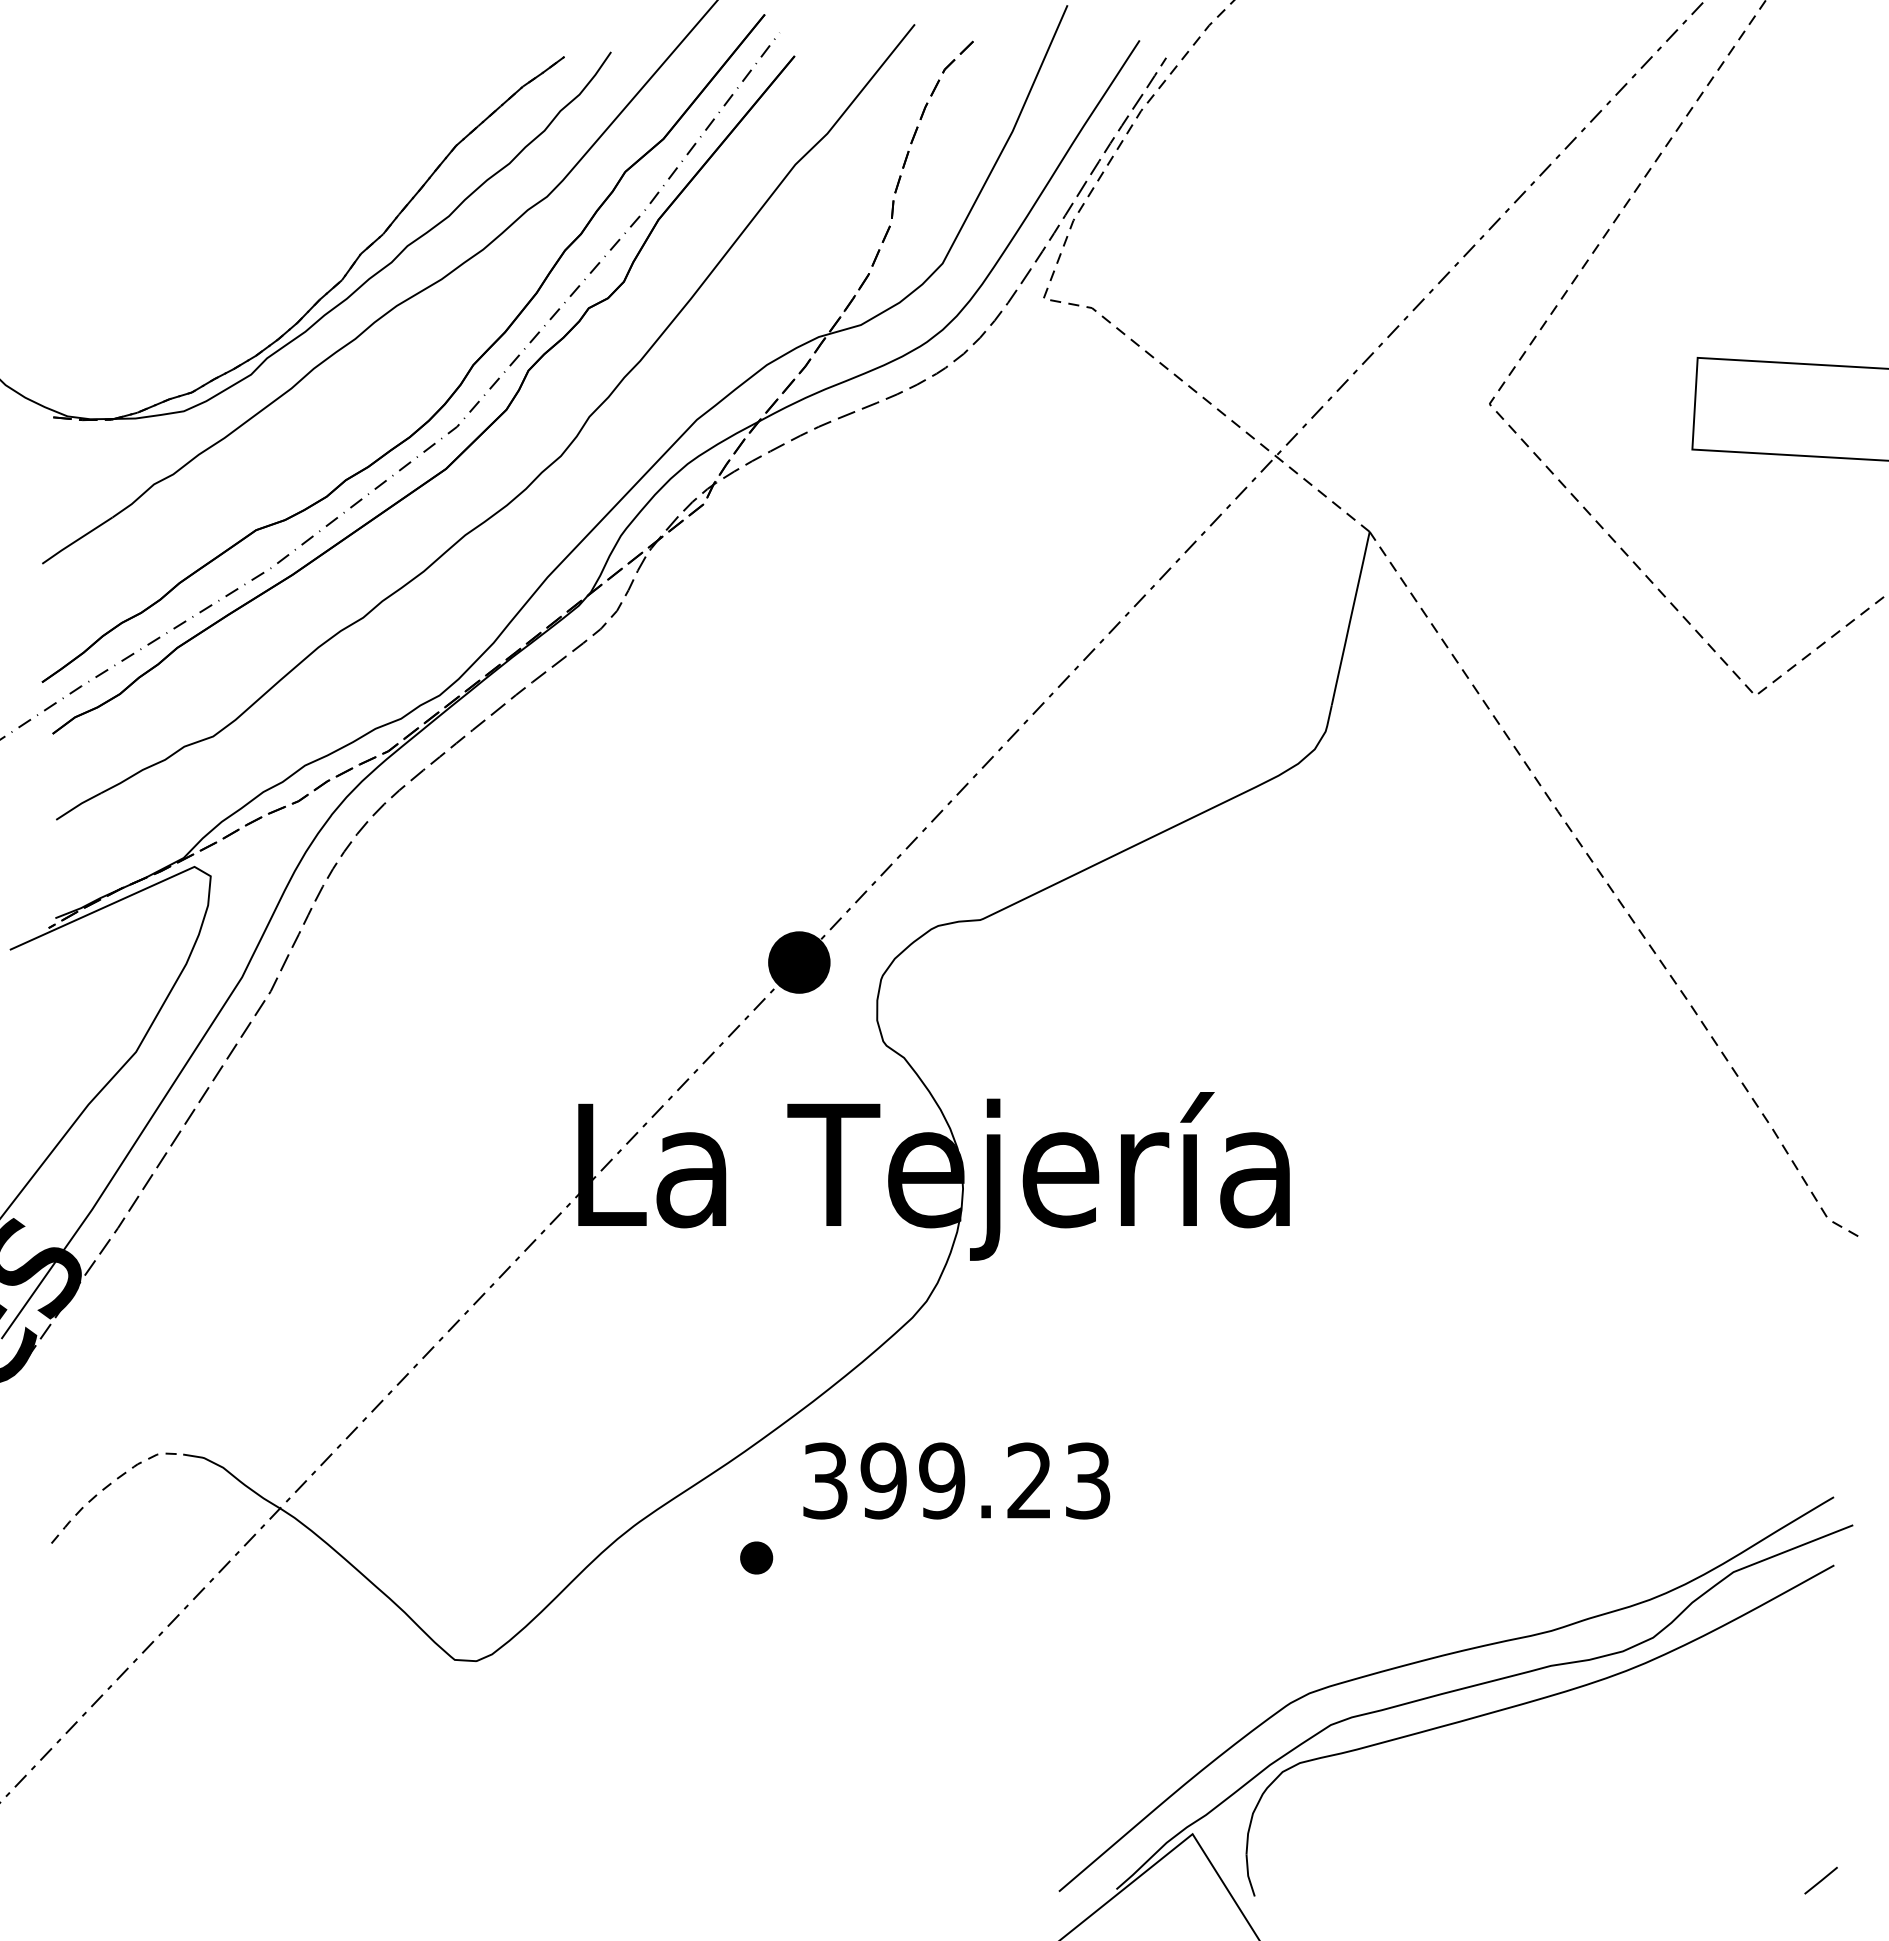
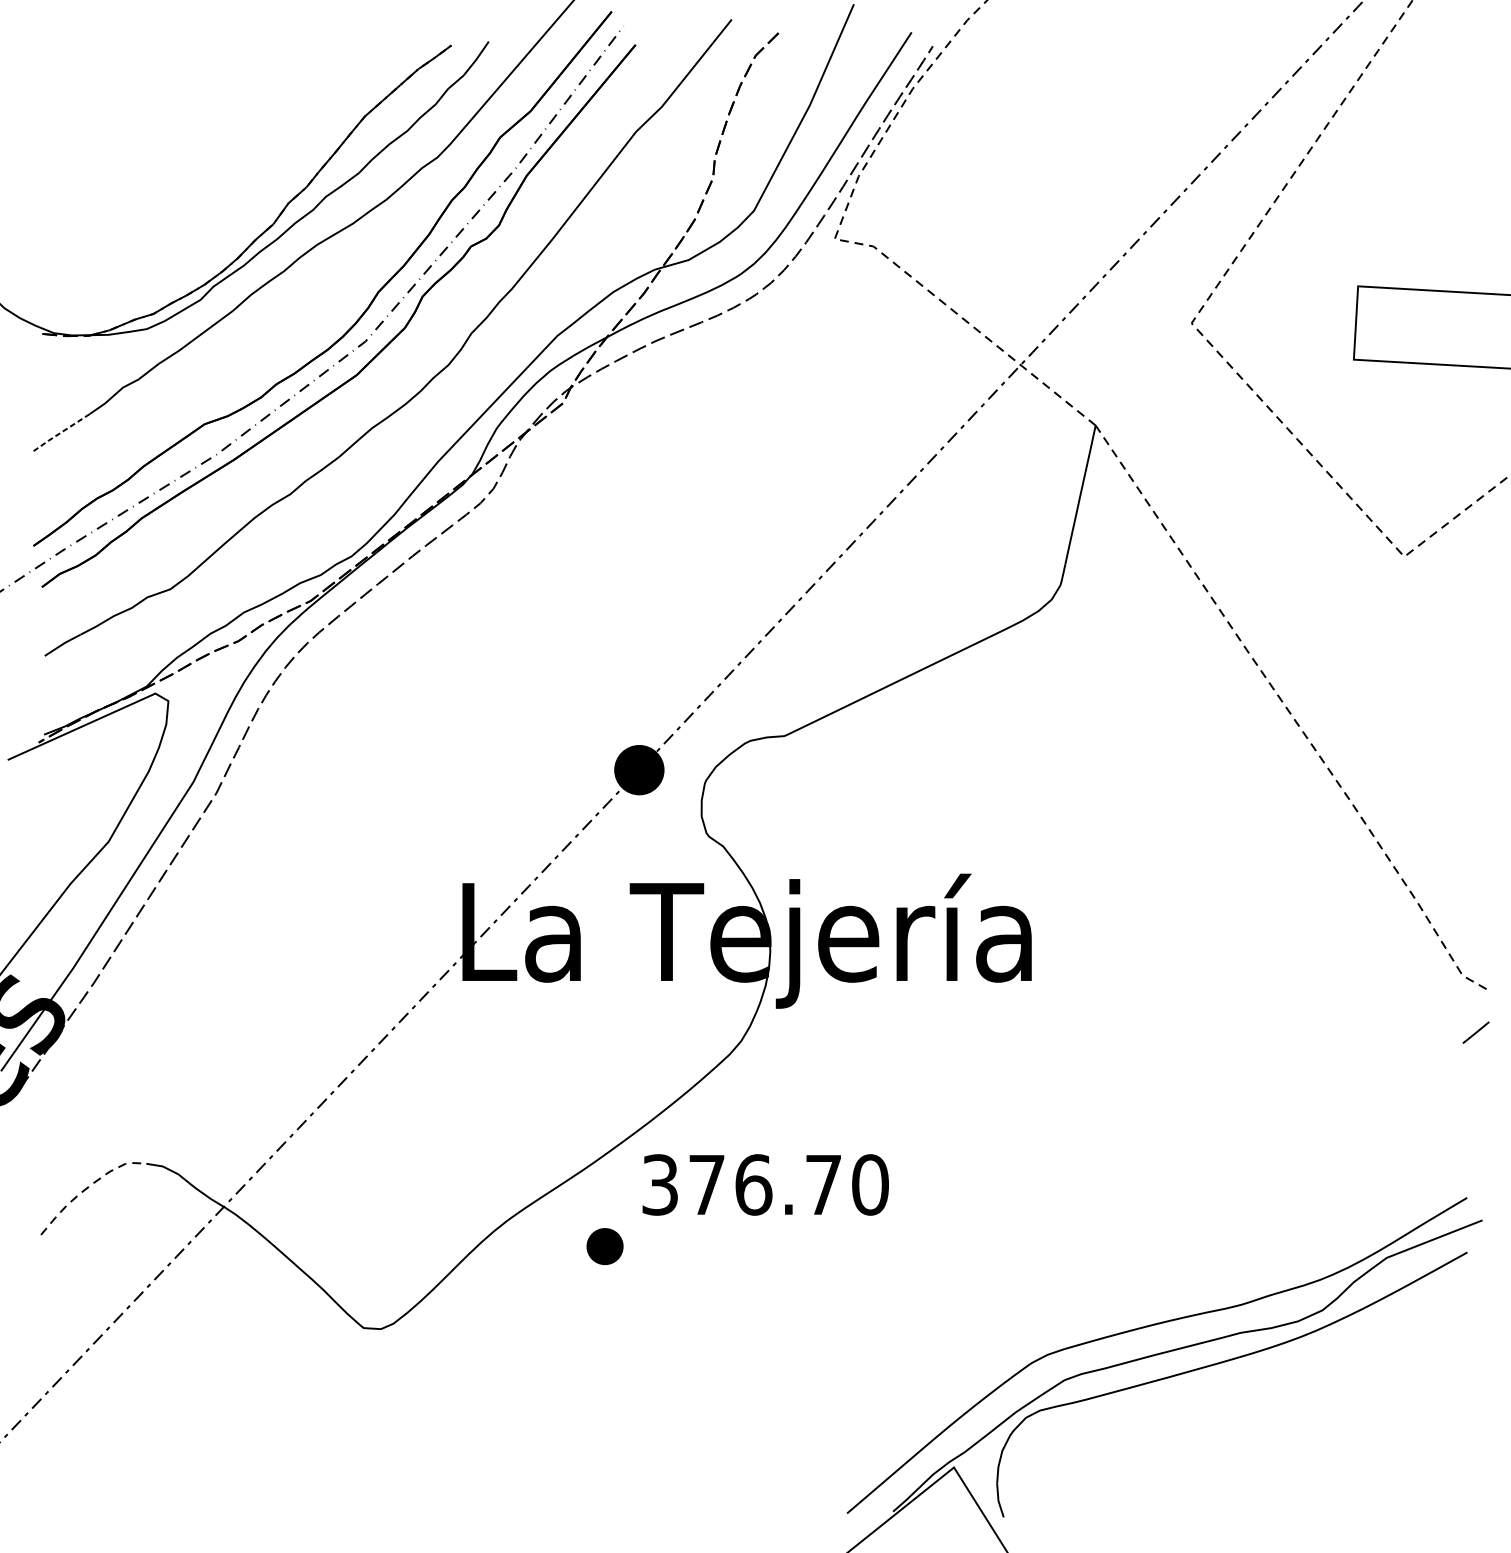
line: (77, 540) -> (61, 432), solid -> dashed
text: (985, 1480) -> (788, 1184), 399.23 -> 376.70
part: (756, 1557) -> (605, 1246), size x1.4
line: (1820, 1880) -> (1475, 1032), moved

